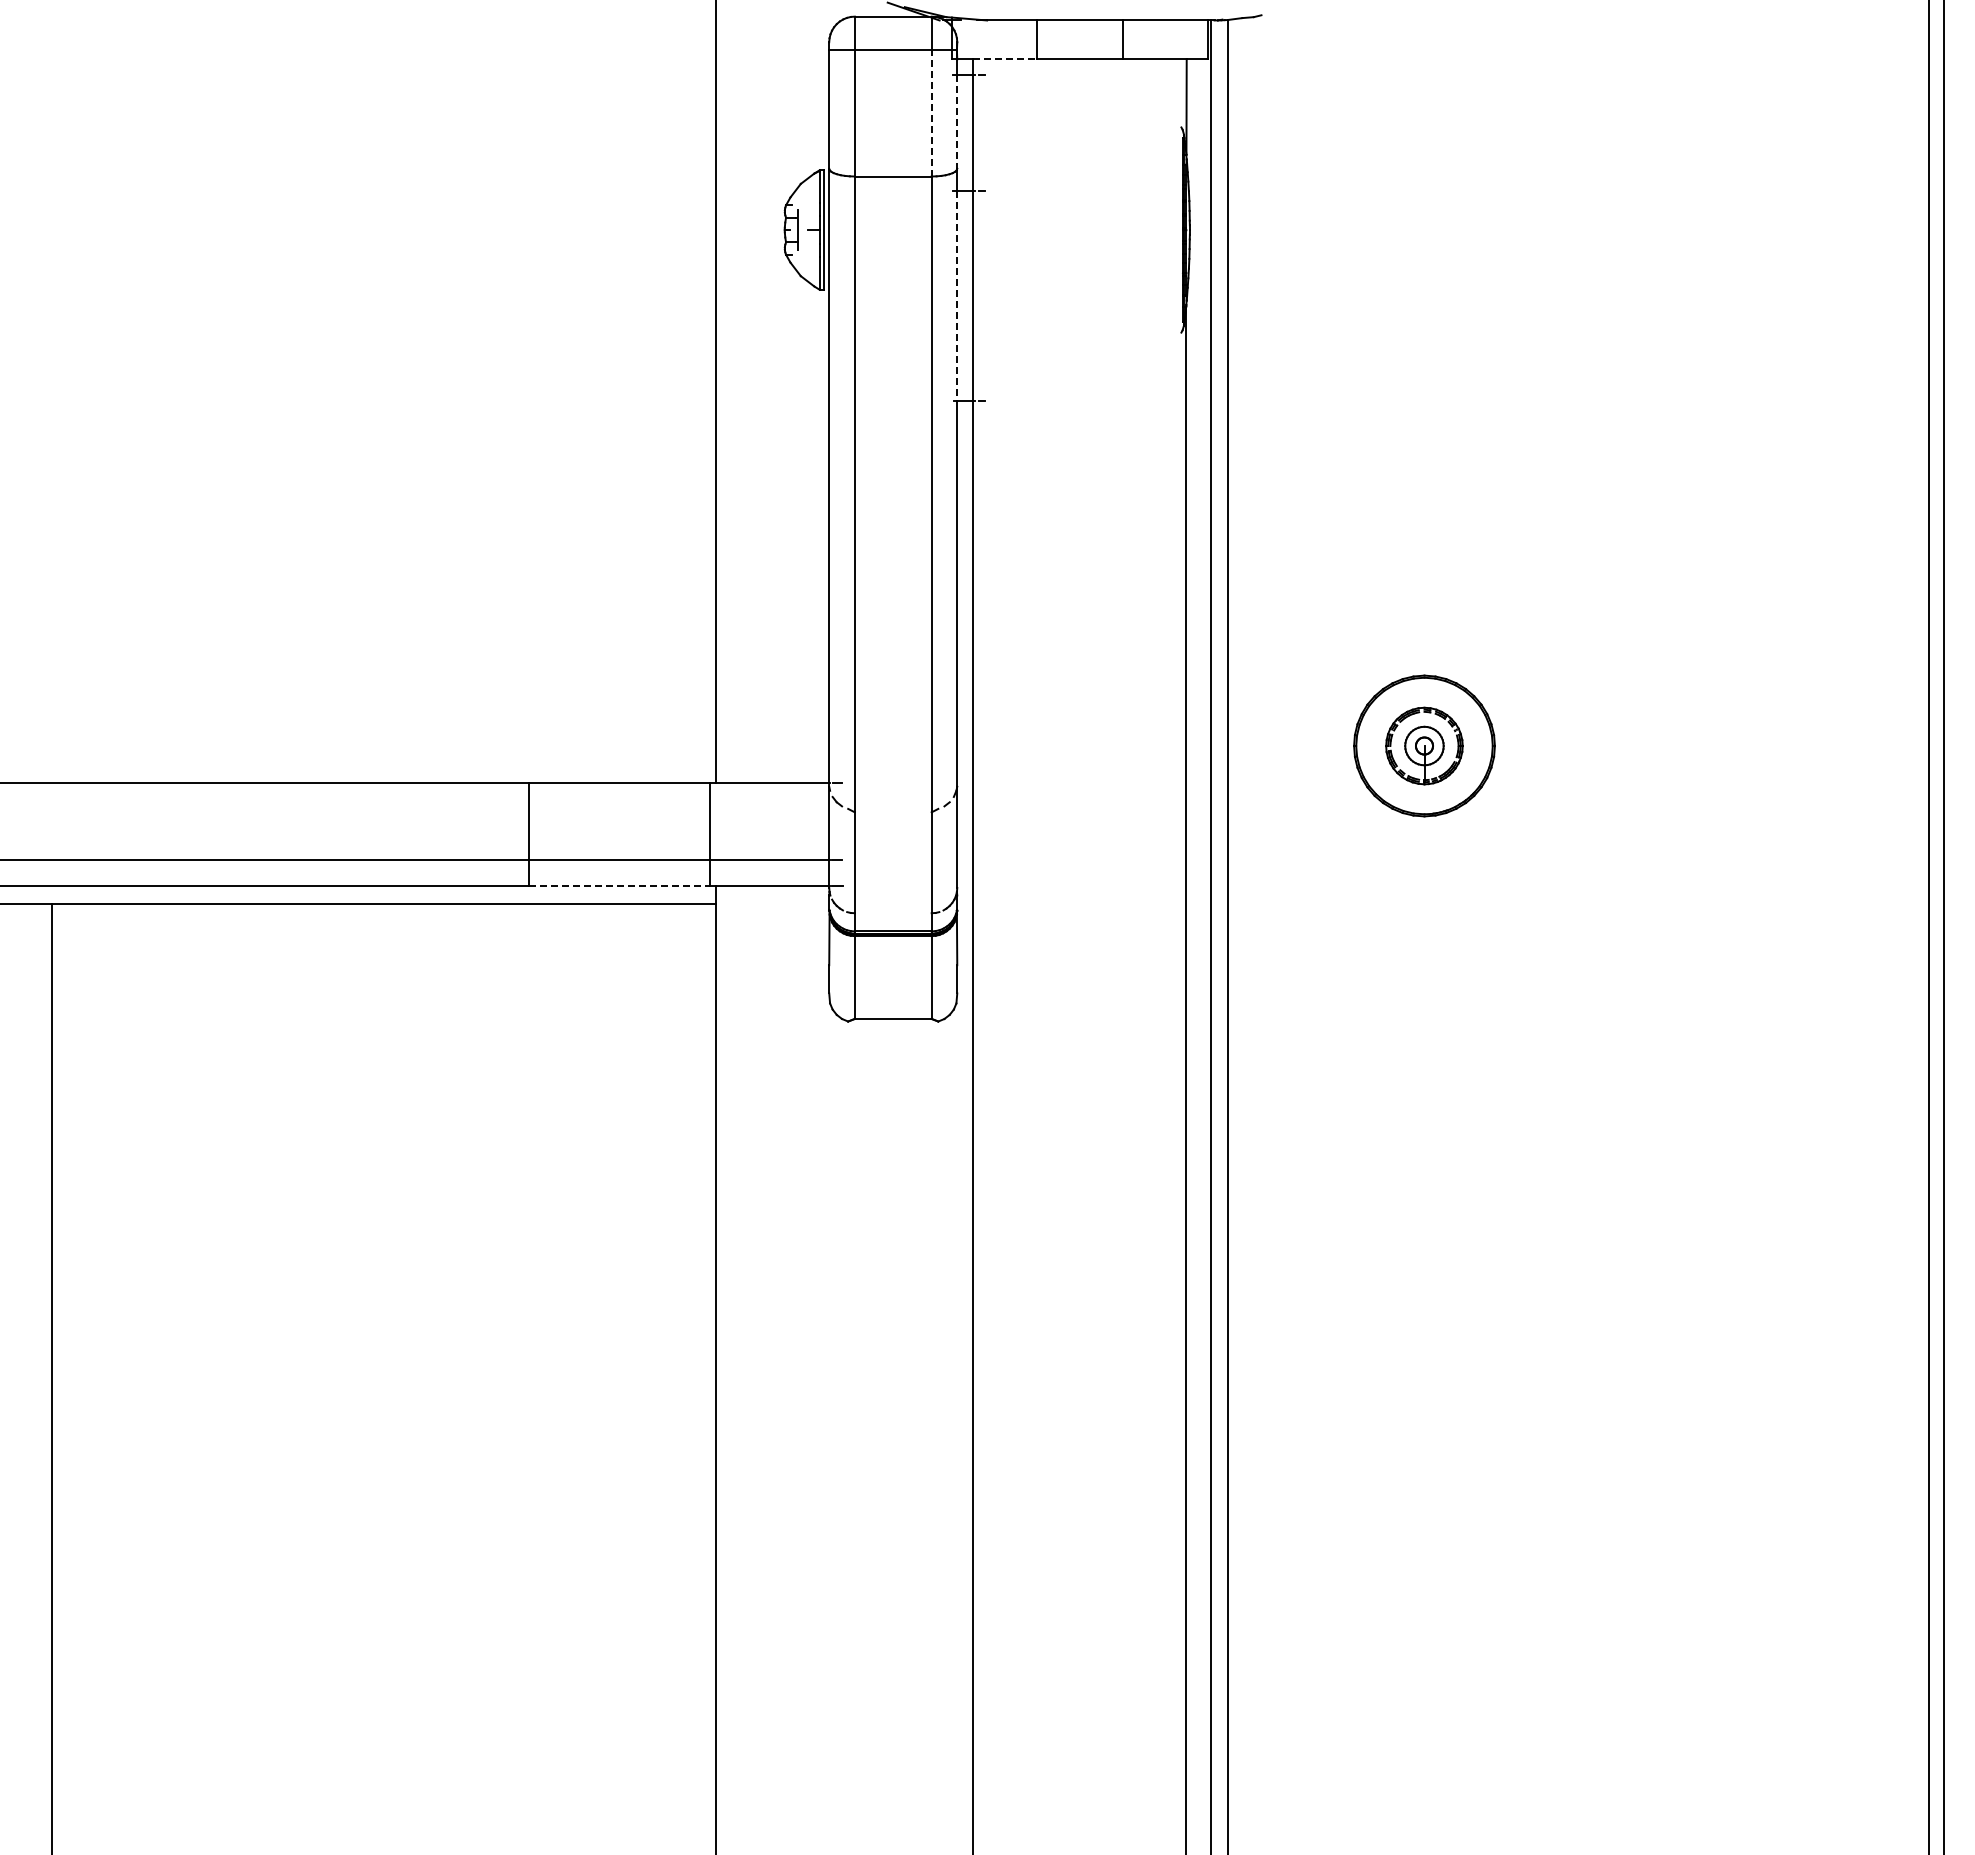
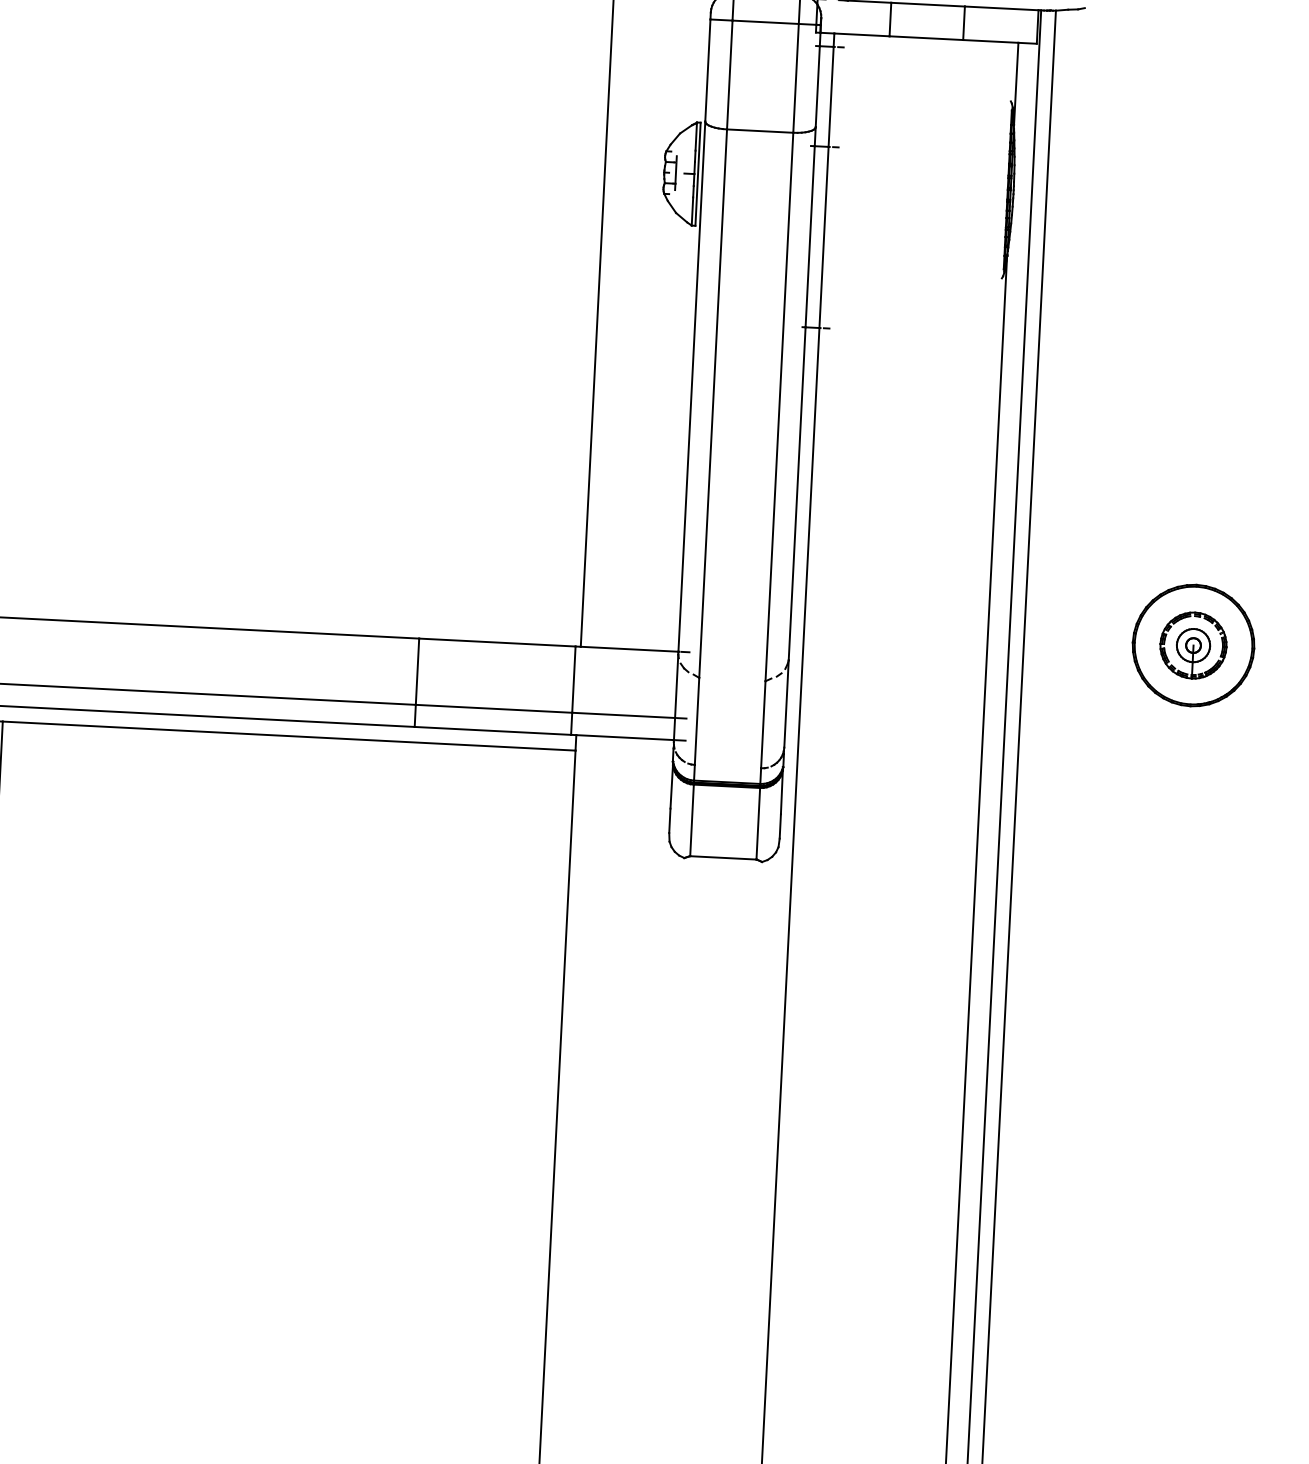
line: (1005, 59) -> (862, 35), dashed -> solid
line: (931, 112) -> (795, 77), dashed -> solid
line: (957, 121) -> (817, 86), dashed -> solid
line: (957, 295) -> (810, 236), dashed -> solid
line: (619, 885) -> (493, 730), dashed -> solid

